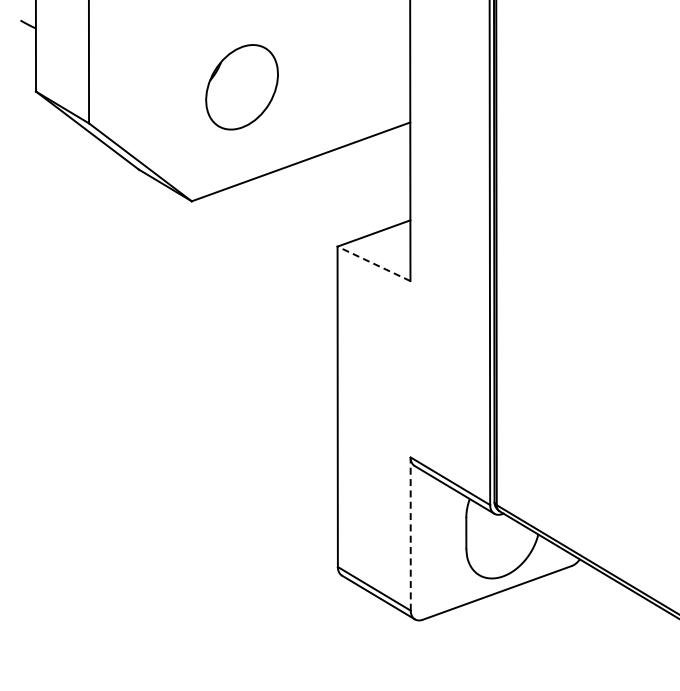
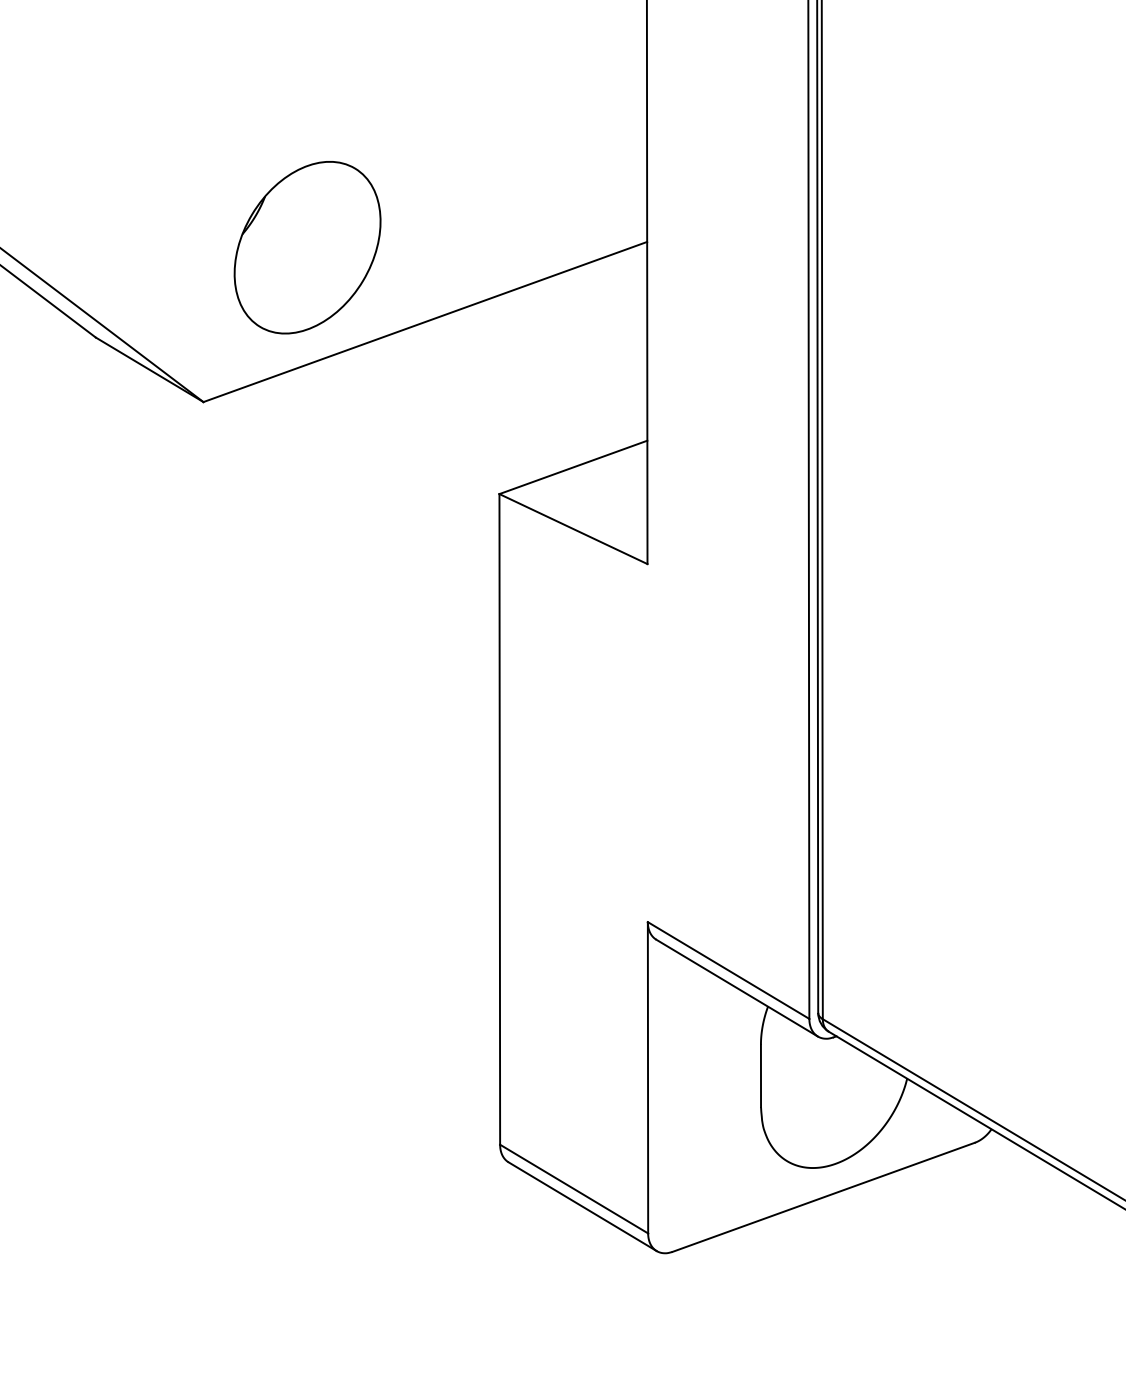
part: (241, 87) -> (306, 248), moved
line: (373, 263) -> (572, 528), dashed -> solid
line: (410, 534) -> (647, 1078), dashed -> solid

